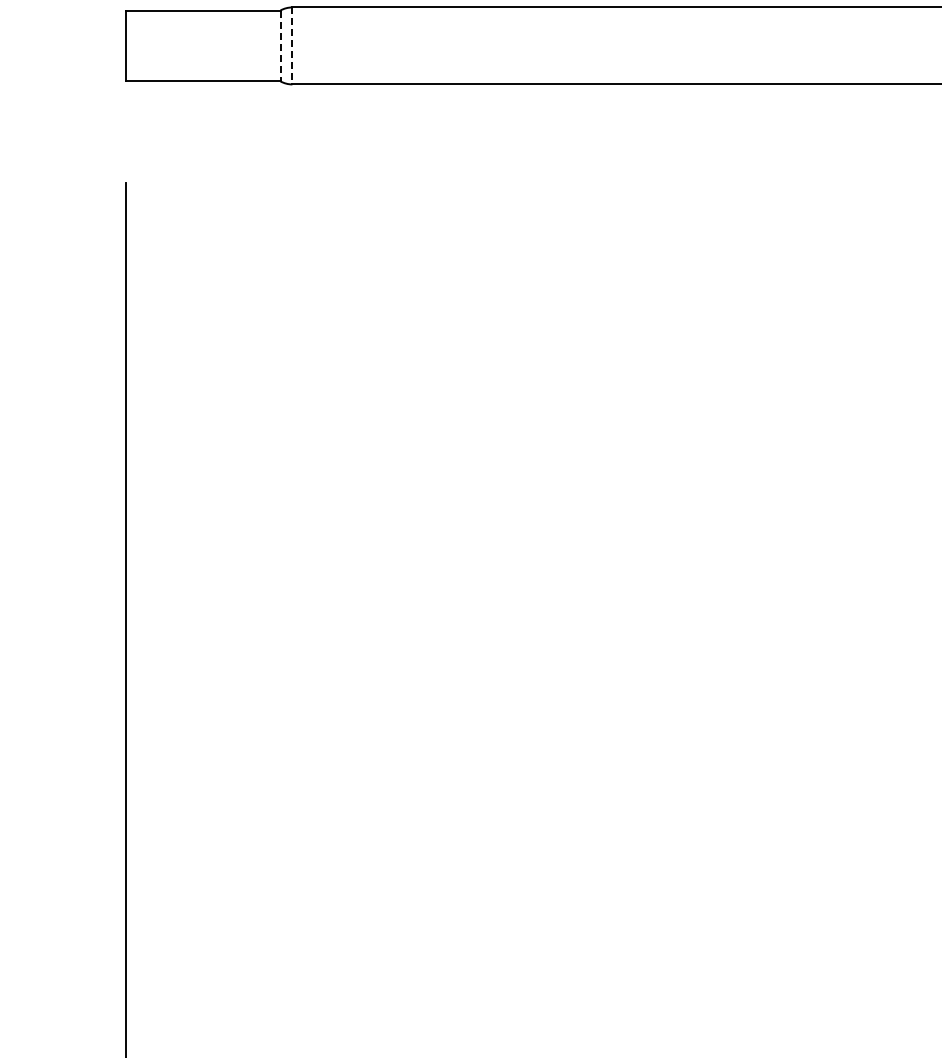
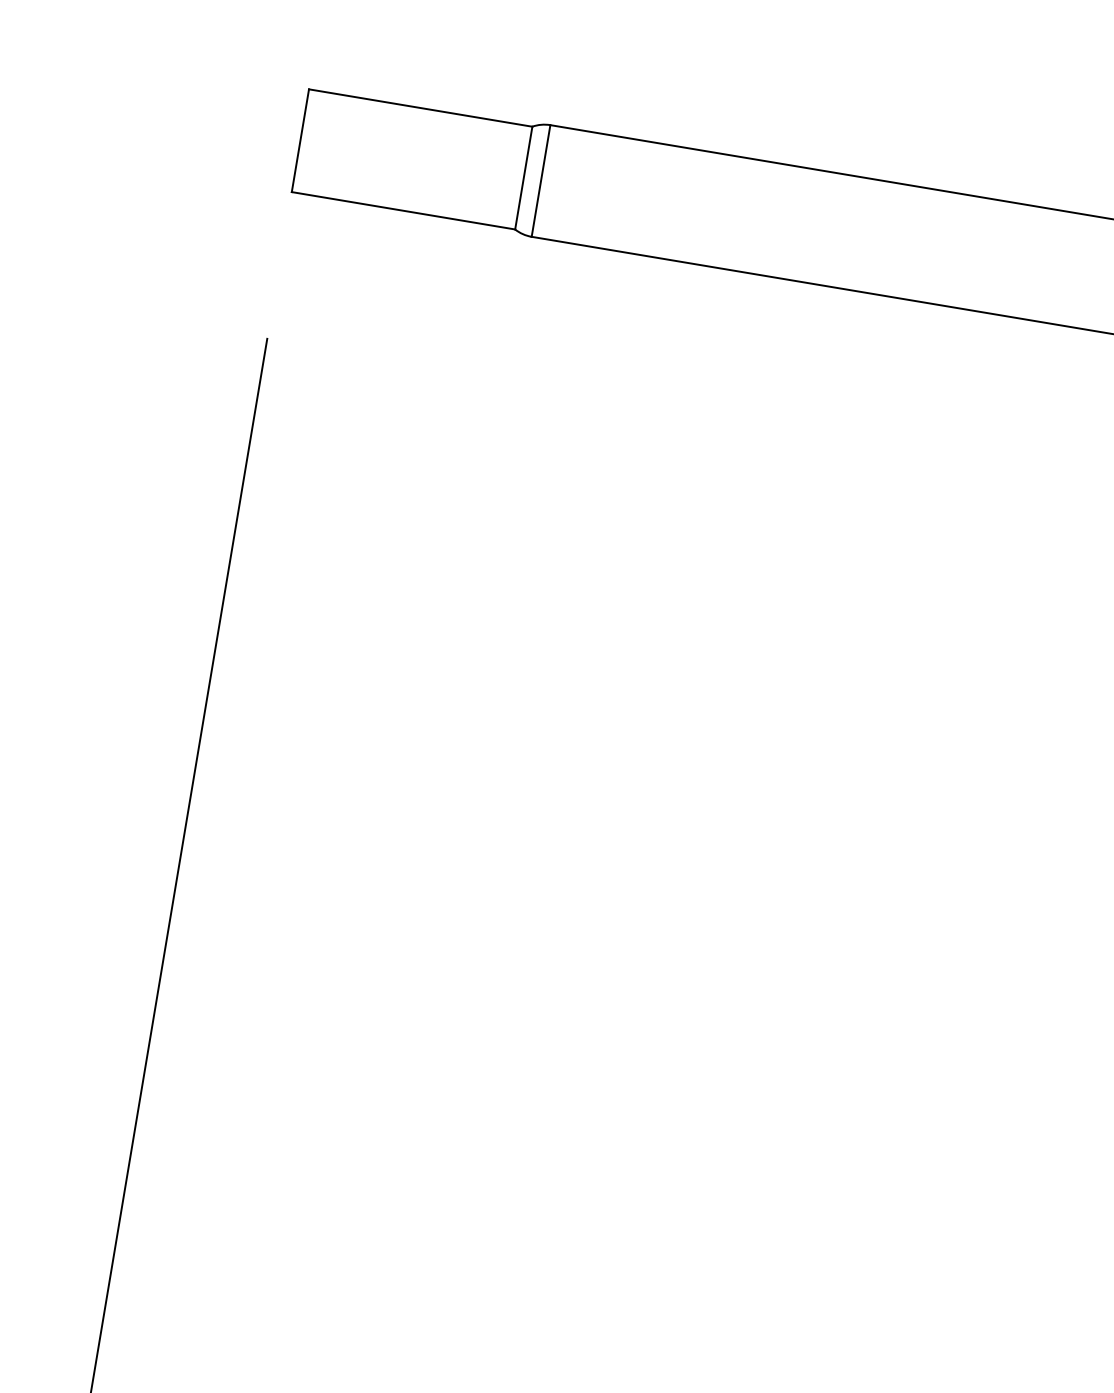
line: (292, 45) -> (541, 180), dashed -> solid
line: (280, 46) -> (523, 178), dashed -> solid

